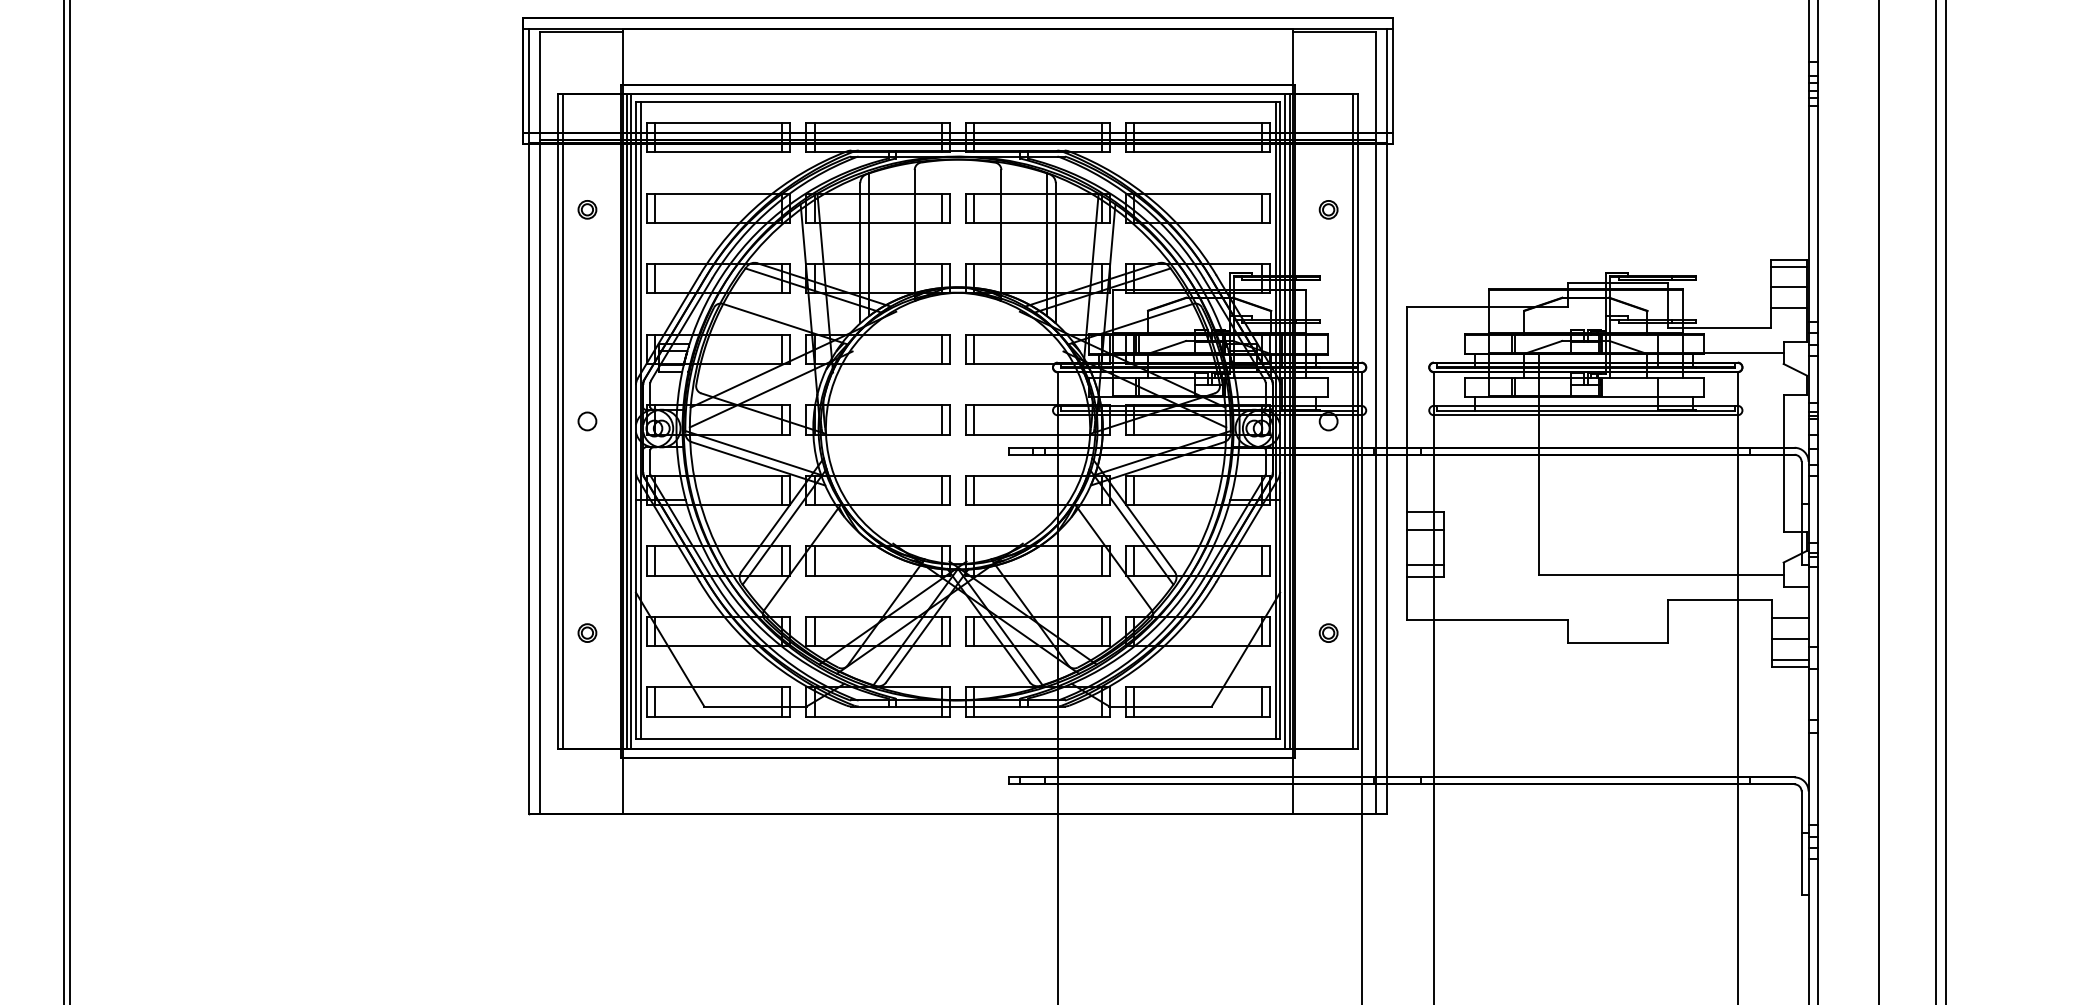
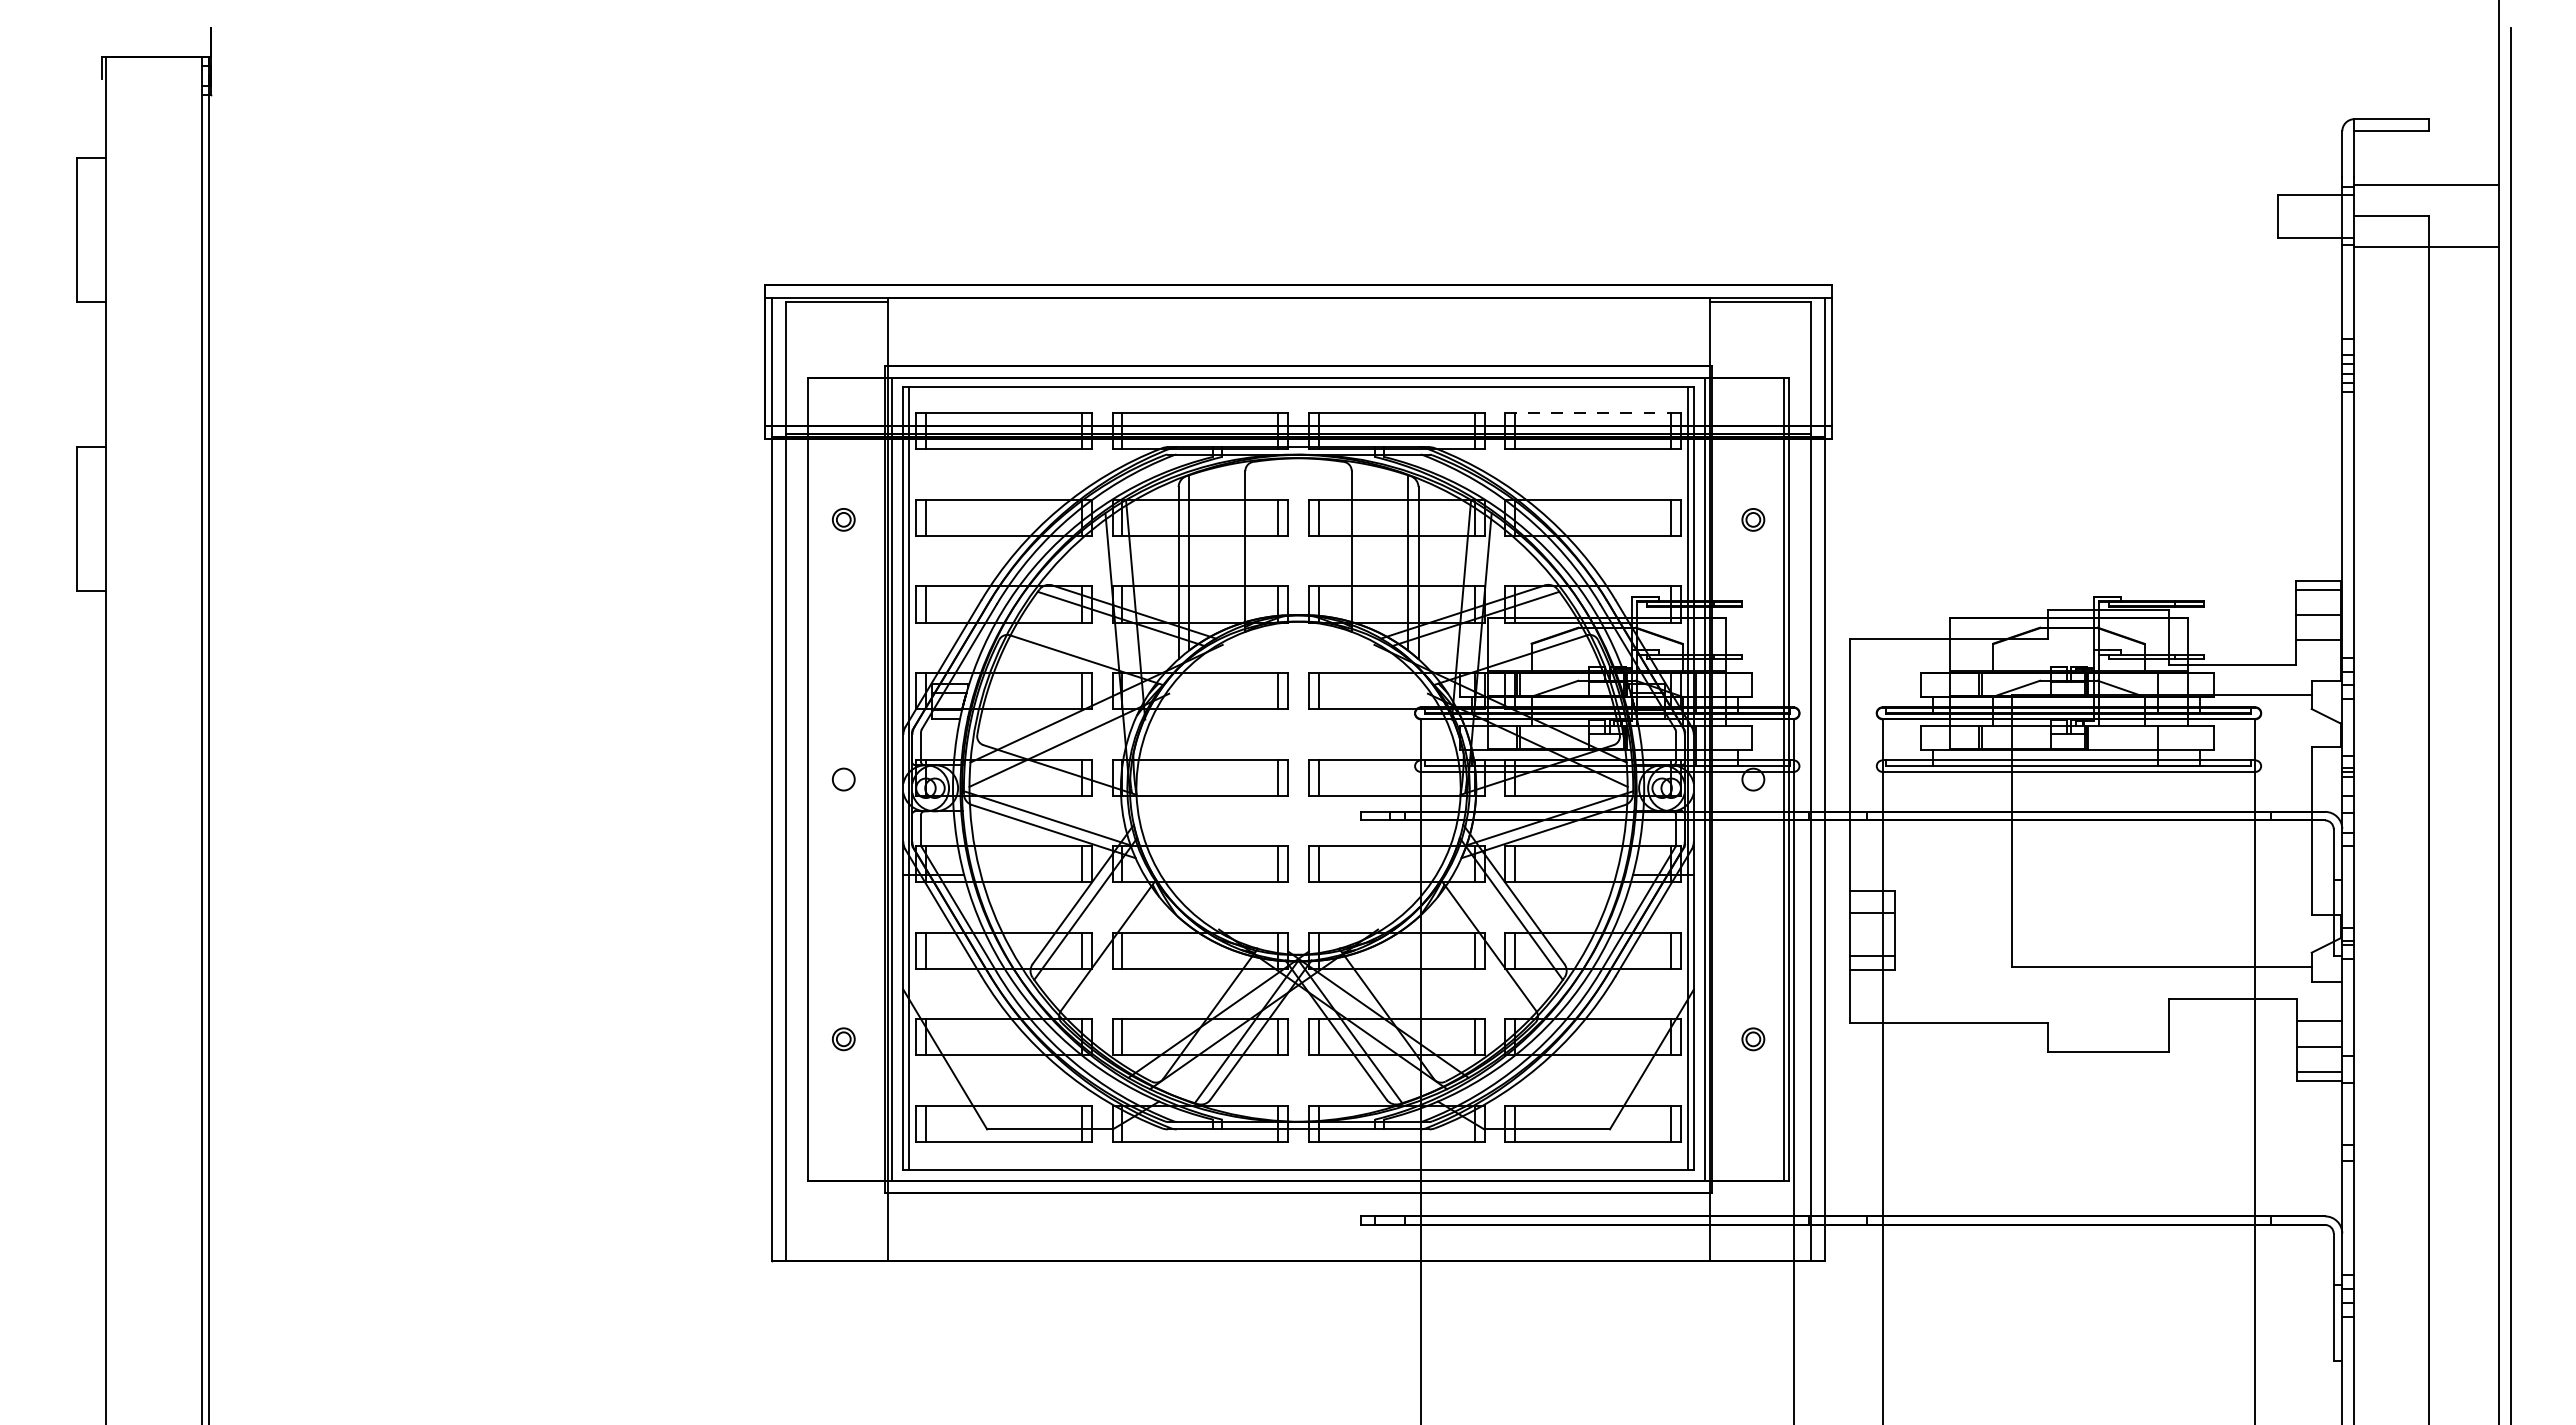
line: (1193, 123) -> (1587, 413), solid -> dashed
line: (562, 421) -> (813, 779), removed
line: (631, 421) -> (897, 779), removed
line: (1284, 421) -> (1699, 779), removed

